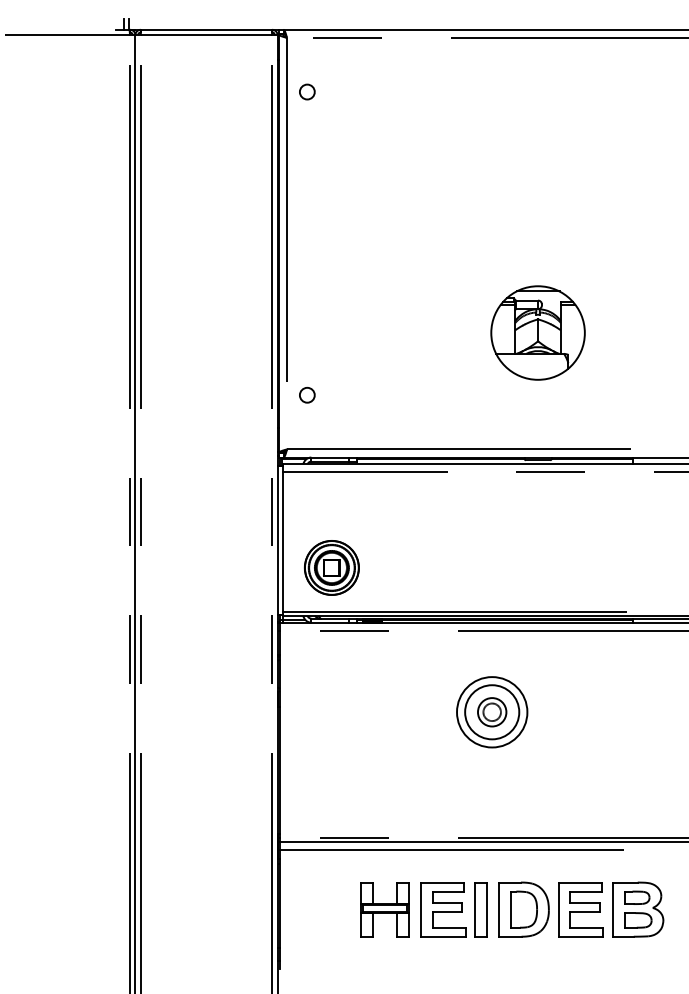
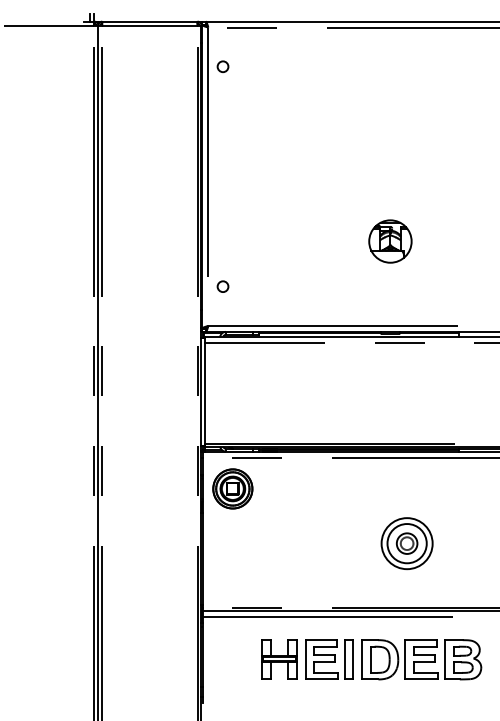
part: (538, 332) -> (390, 241), size x0.62
part: (331, 567) -> (232, 488), moved
part: (491, 712) -> (406, 543), moved

